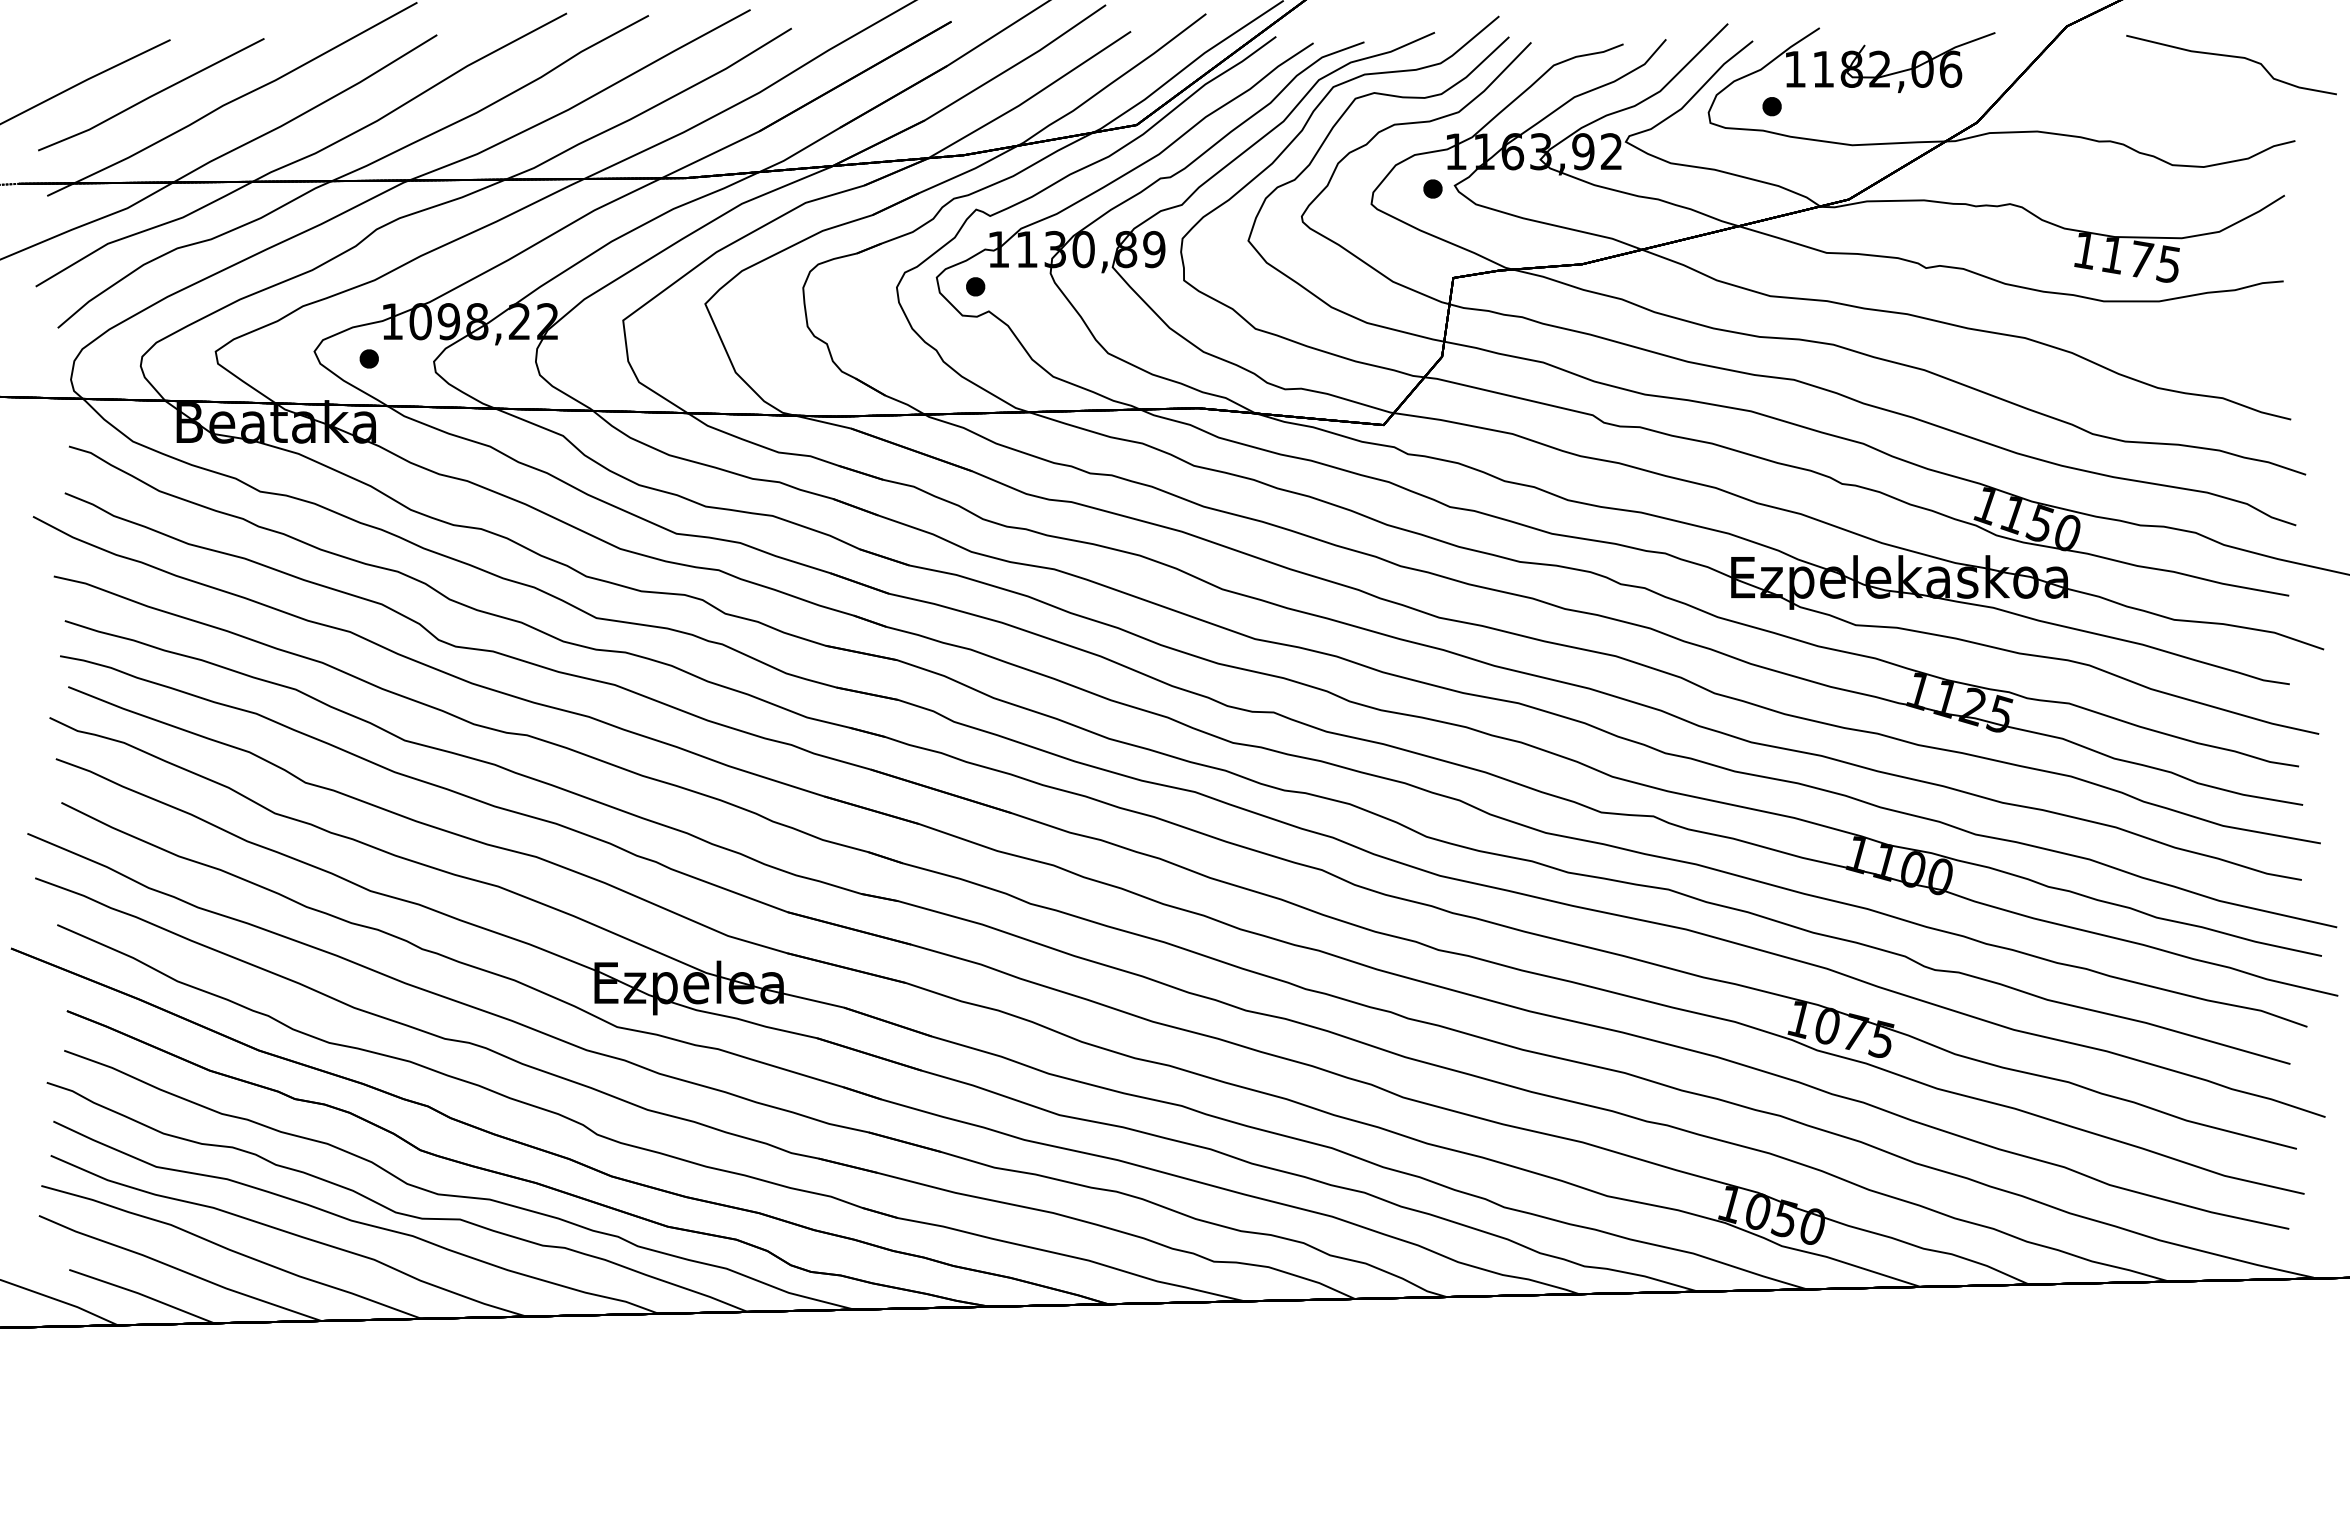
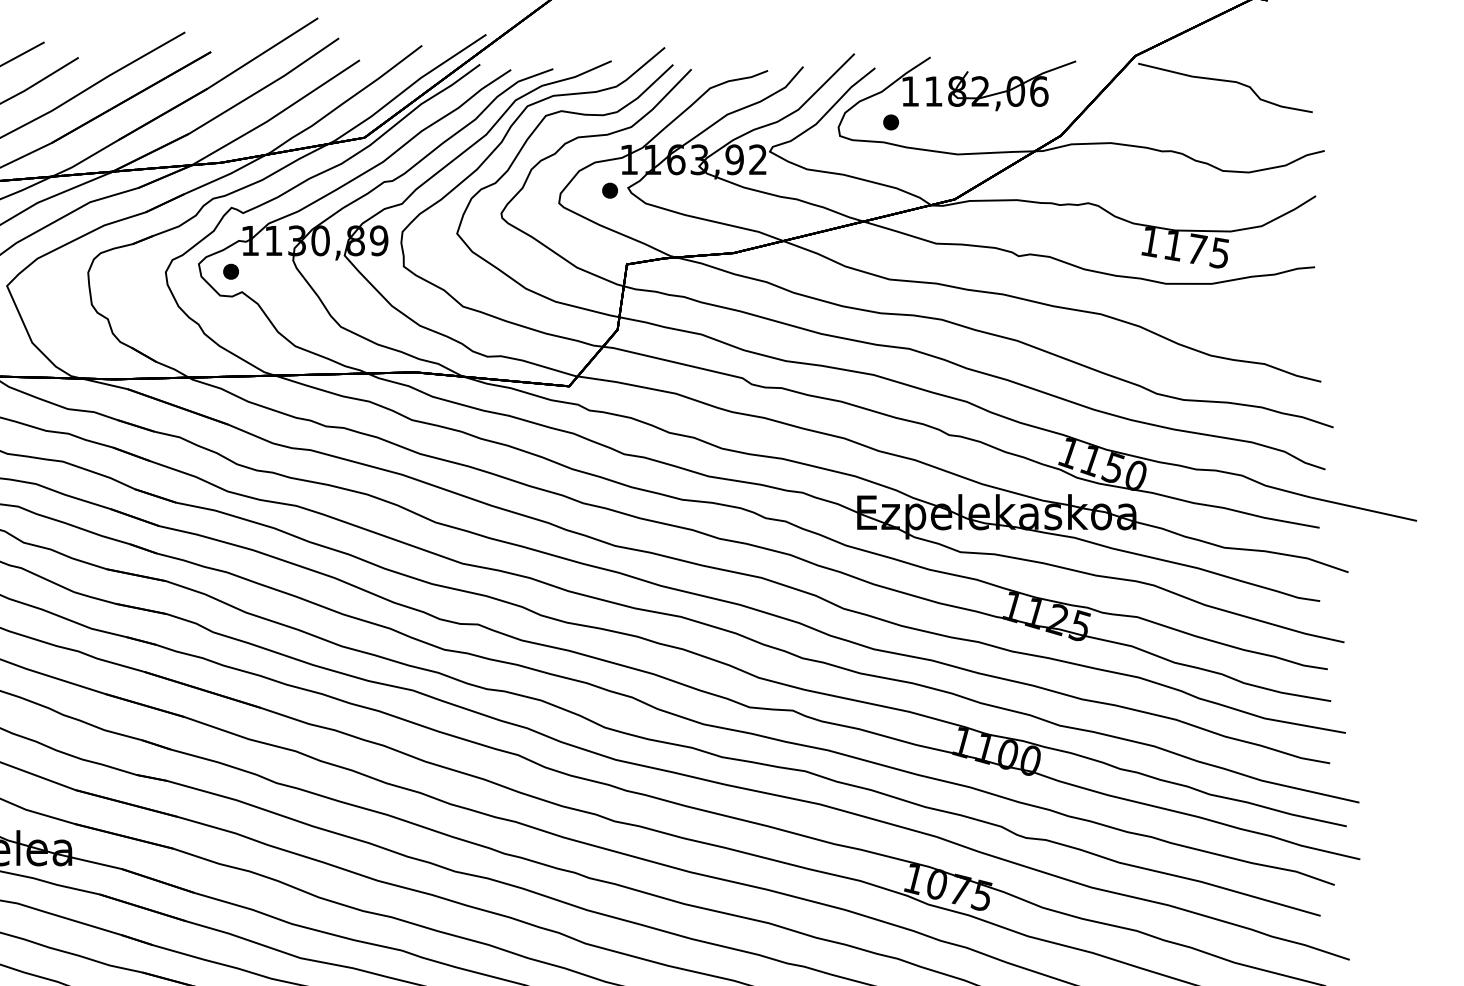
curve: (2231, 57) -> (1225, 81), moved

